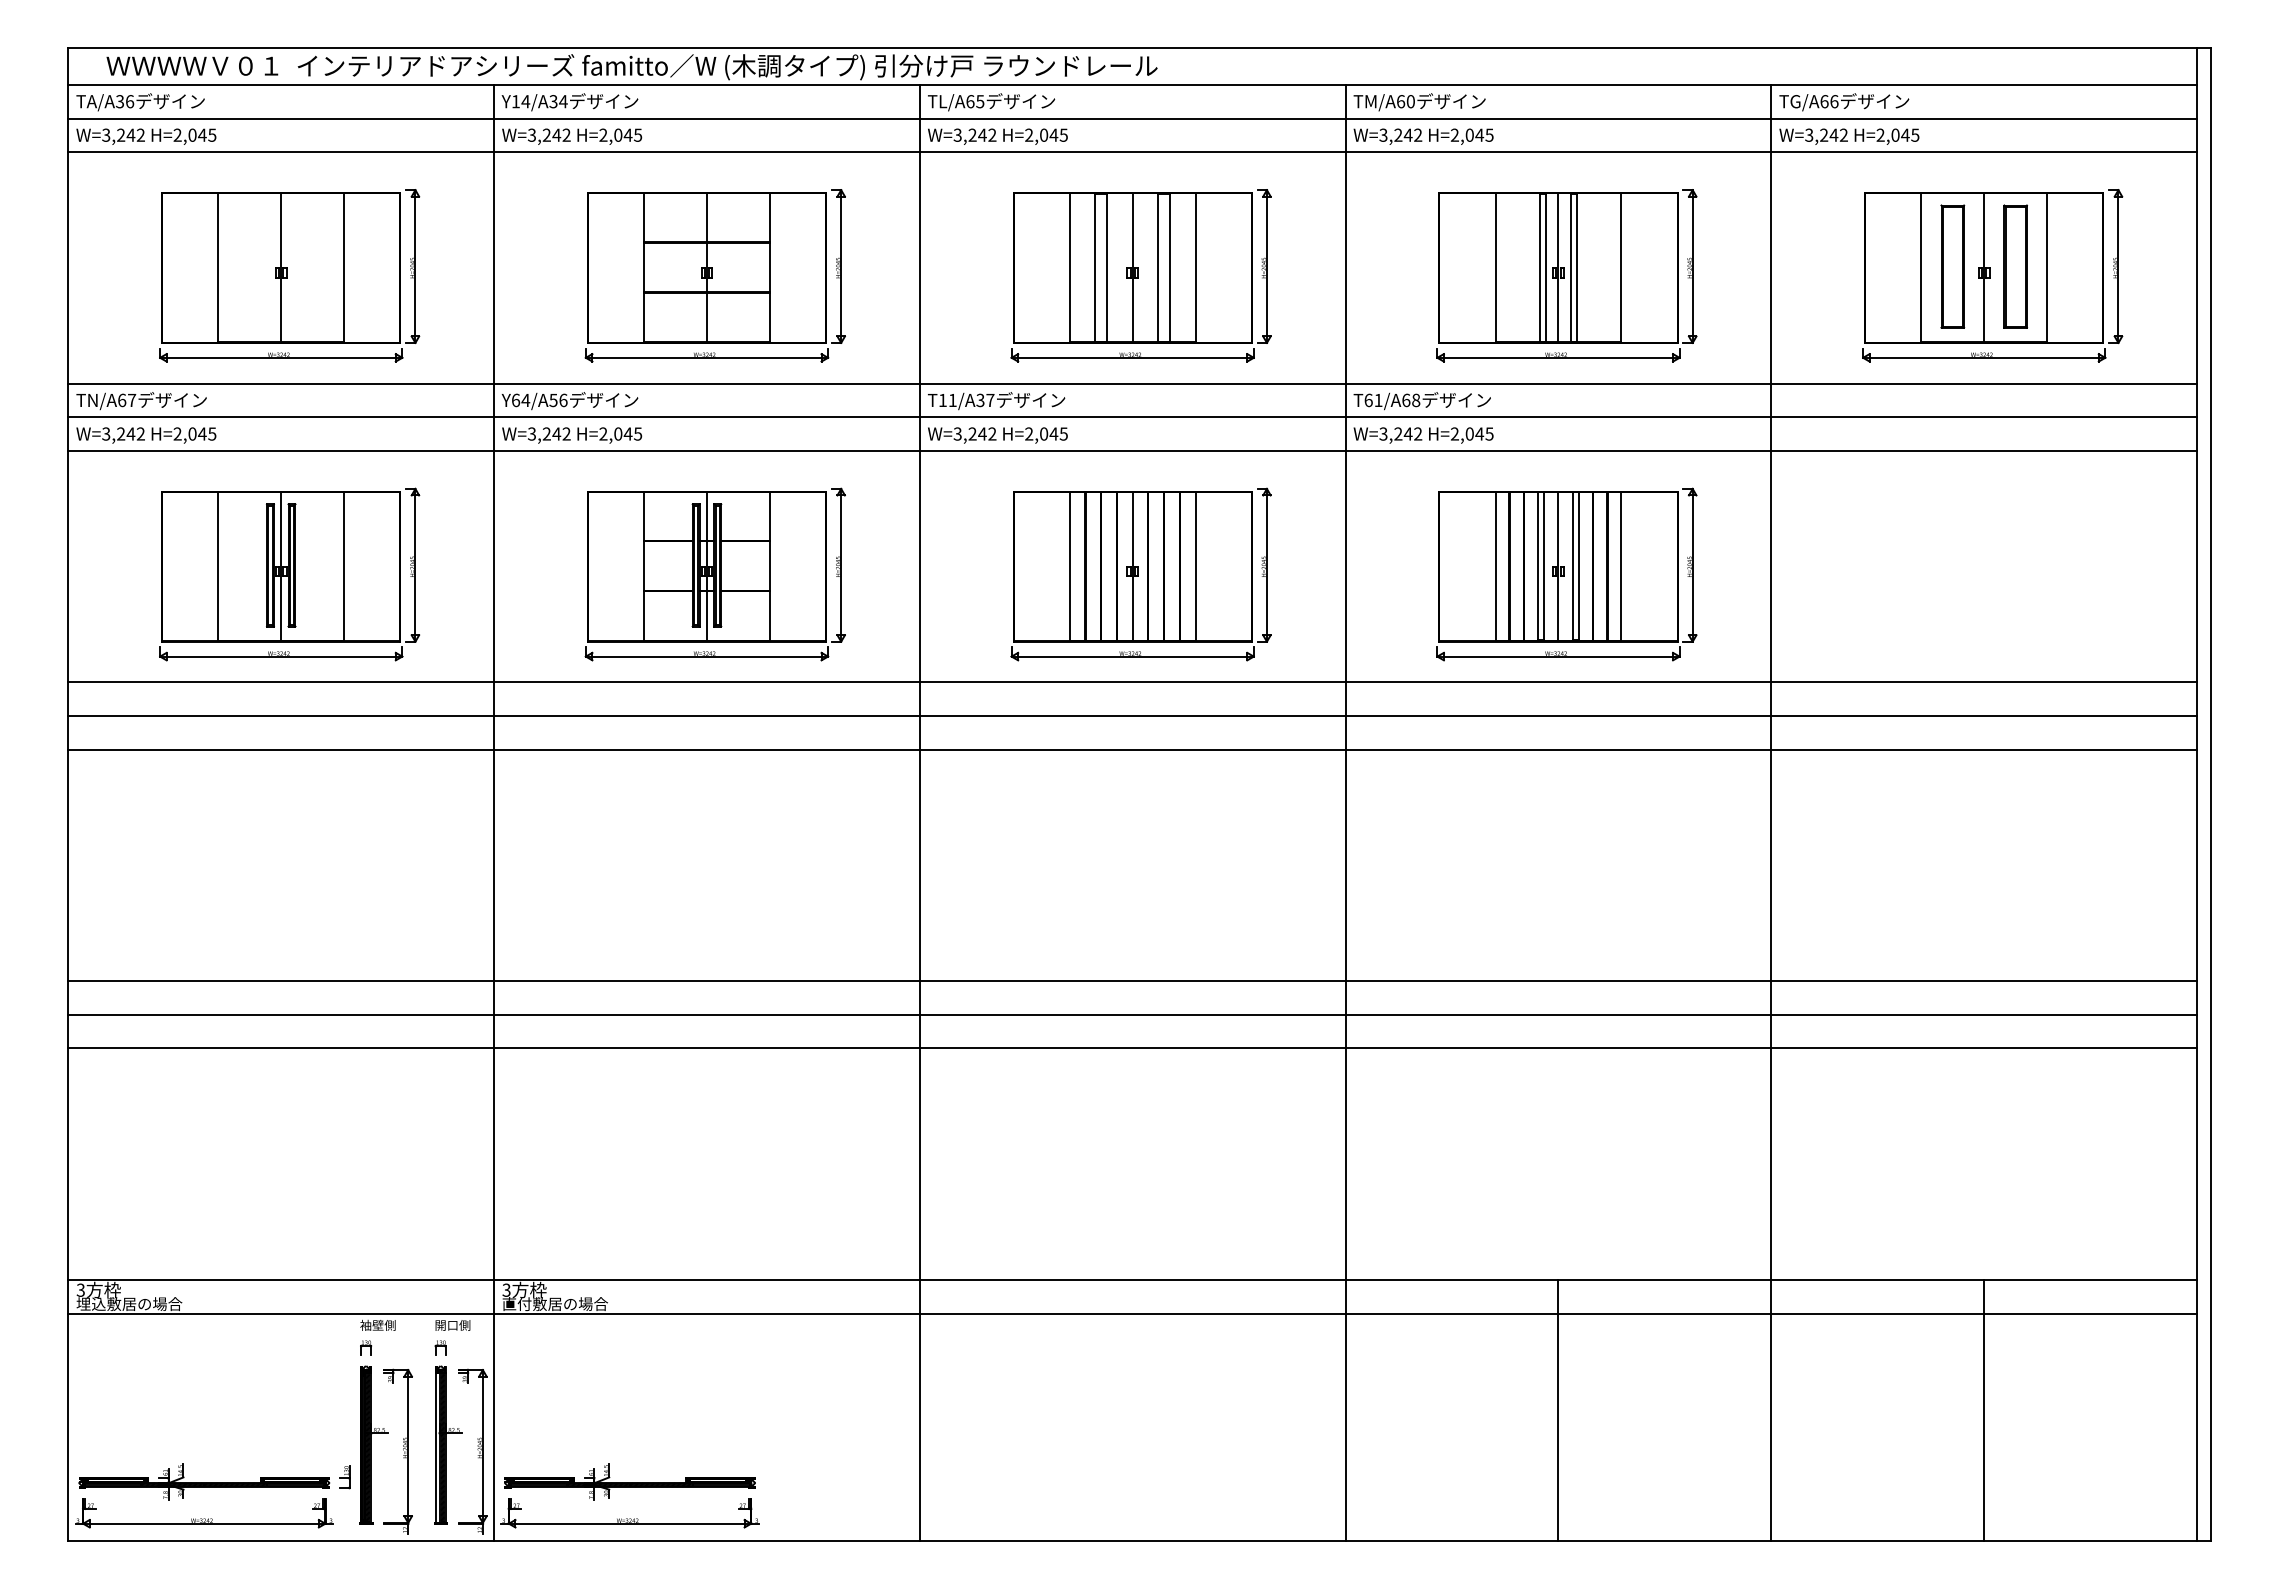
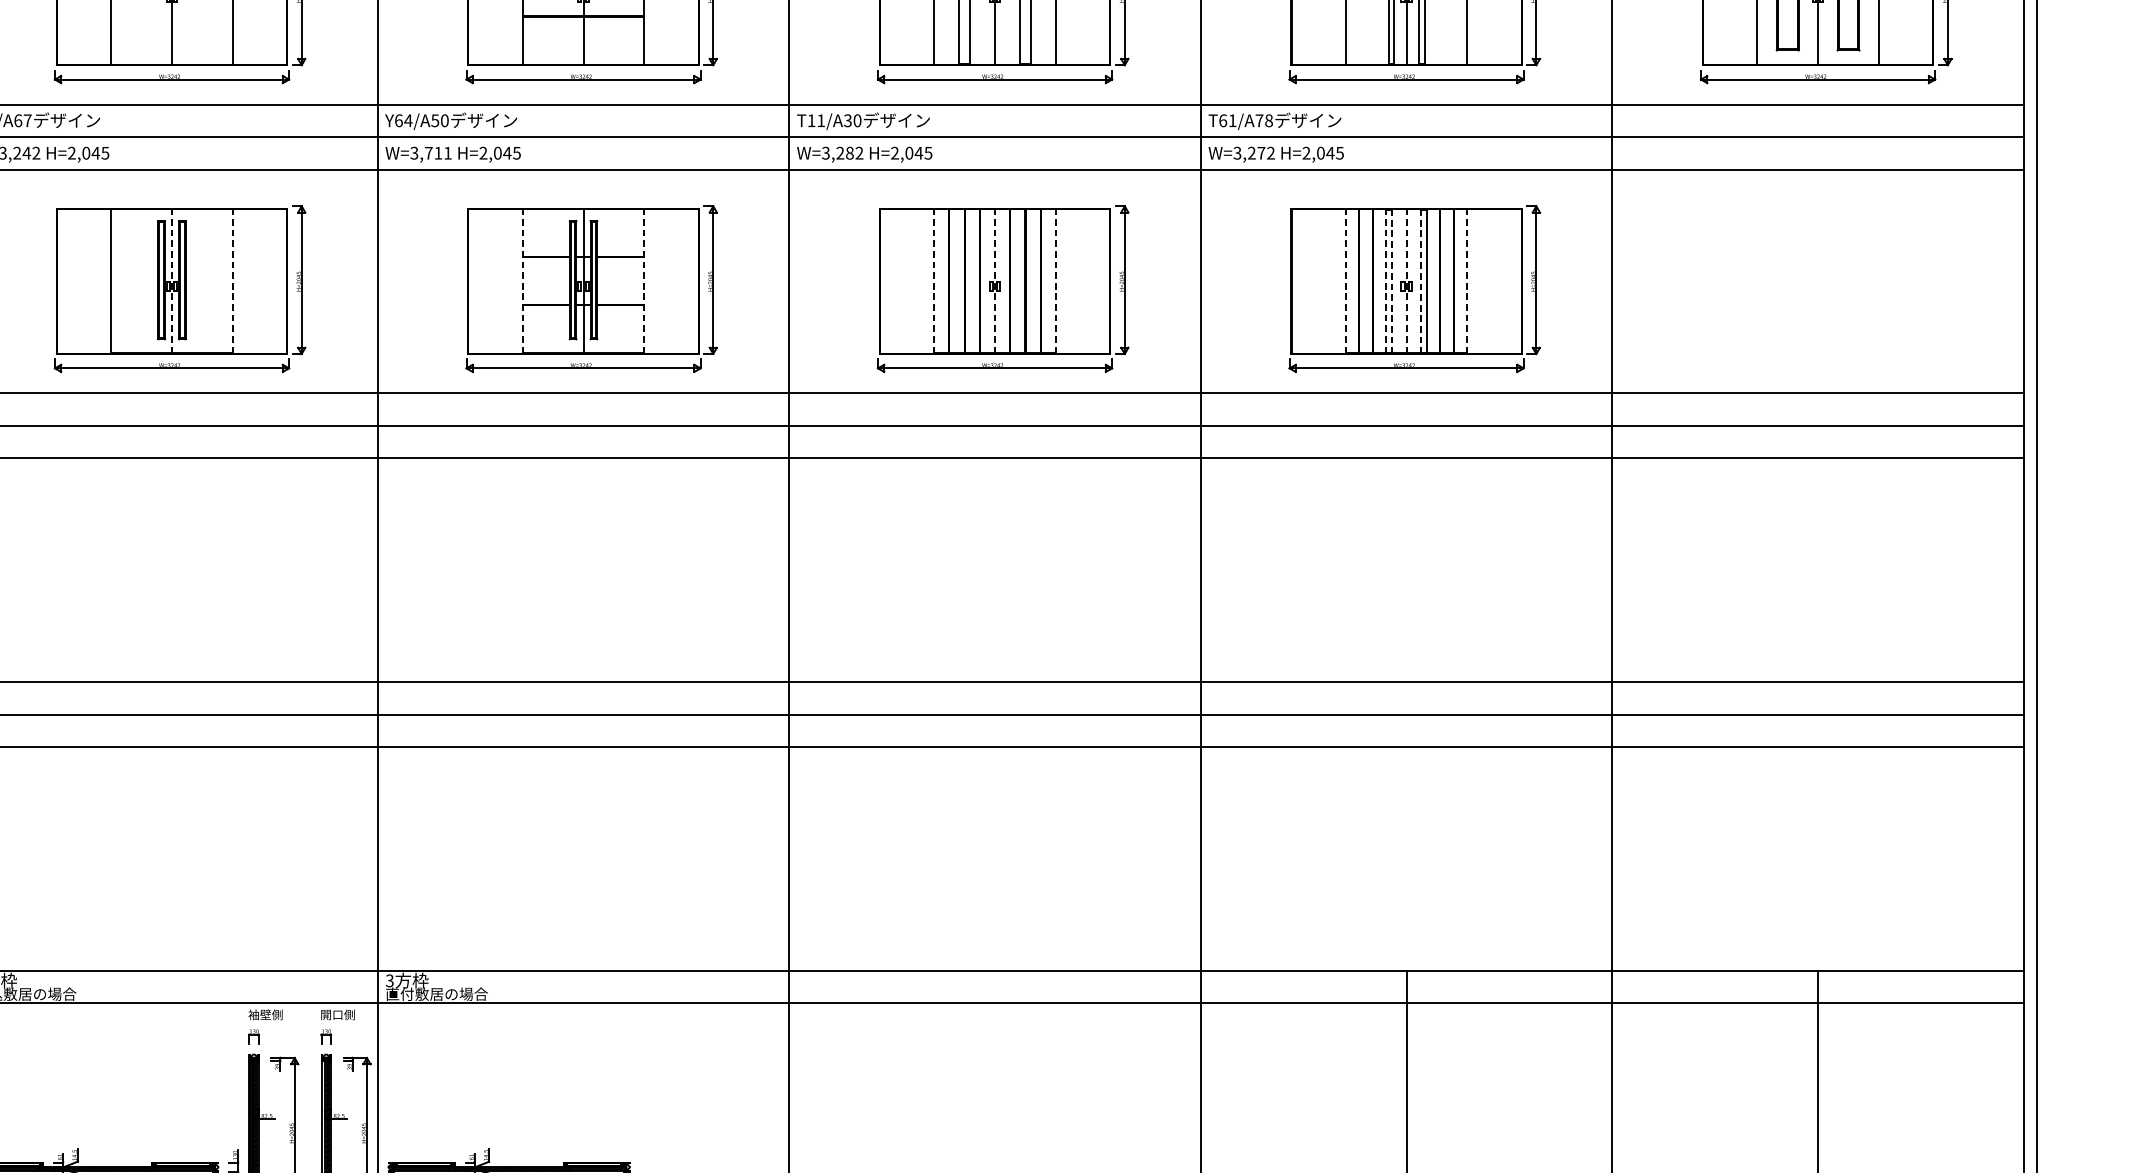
text: (563, 399) -> (444, 119), Y64/A56 -> Y64/A50
text: (990, 400) -> (857, 120), T11/A37 -> T11/A30
text: (1406, 400) -> (1259, 120), T61/A68 -> T61/A78
text: (556, 433) -> (438, 152), W=3,242 -> W=3,711
text: (982, 433) -> (849, 152), W=3,242 -> W=3,282
text: (1407, 433) -> (1260, 152), W=3,242 -> W=3,272
line: (281, 566) -> (172, 281), solid -> dashed
line: (344, 566) -> (233, 281), solid -> dashed
line: (644, 566) -> (523, 281), solid -> dashed
line: (769, 566) -> (643, 281), solid -> dashed
line: (1069, 566) -> (933, 281), solid -> dashed
line: (1132, 566) -> (994, 281), solid -> dashed
line: (1195, 566) -> (1055, 281), solid -> dashed
line: (1495, 566) -> (1345, 281), solid -> dashed
line: (1537, 566) -> (1386, 281), solid -> dashed
line: (1543, 566) -> (1392, 281), solid -> dashed
line: (1558, 566) -> (1406, 281), solid -> dashed
line: (1573, 566) -> (1421, 281), solid -> dashed
line: (1621, 566) -> (1467, 281), solid -> dashed

